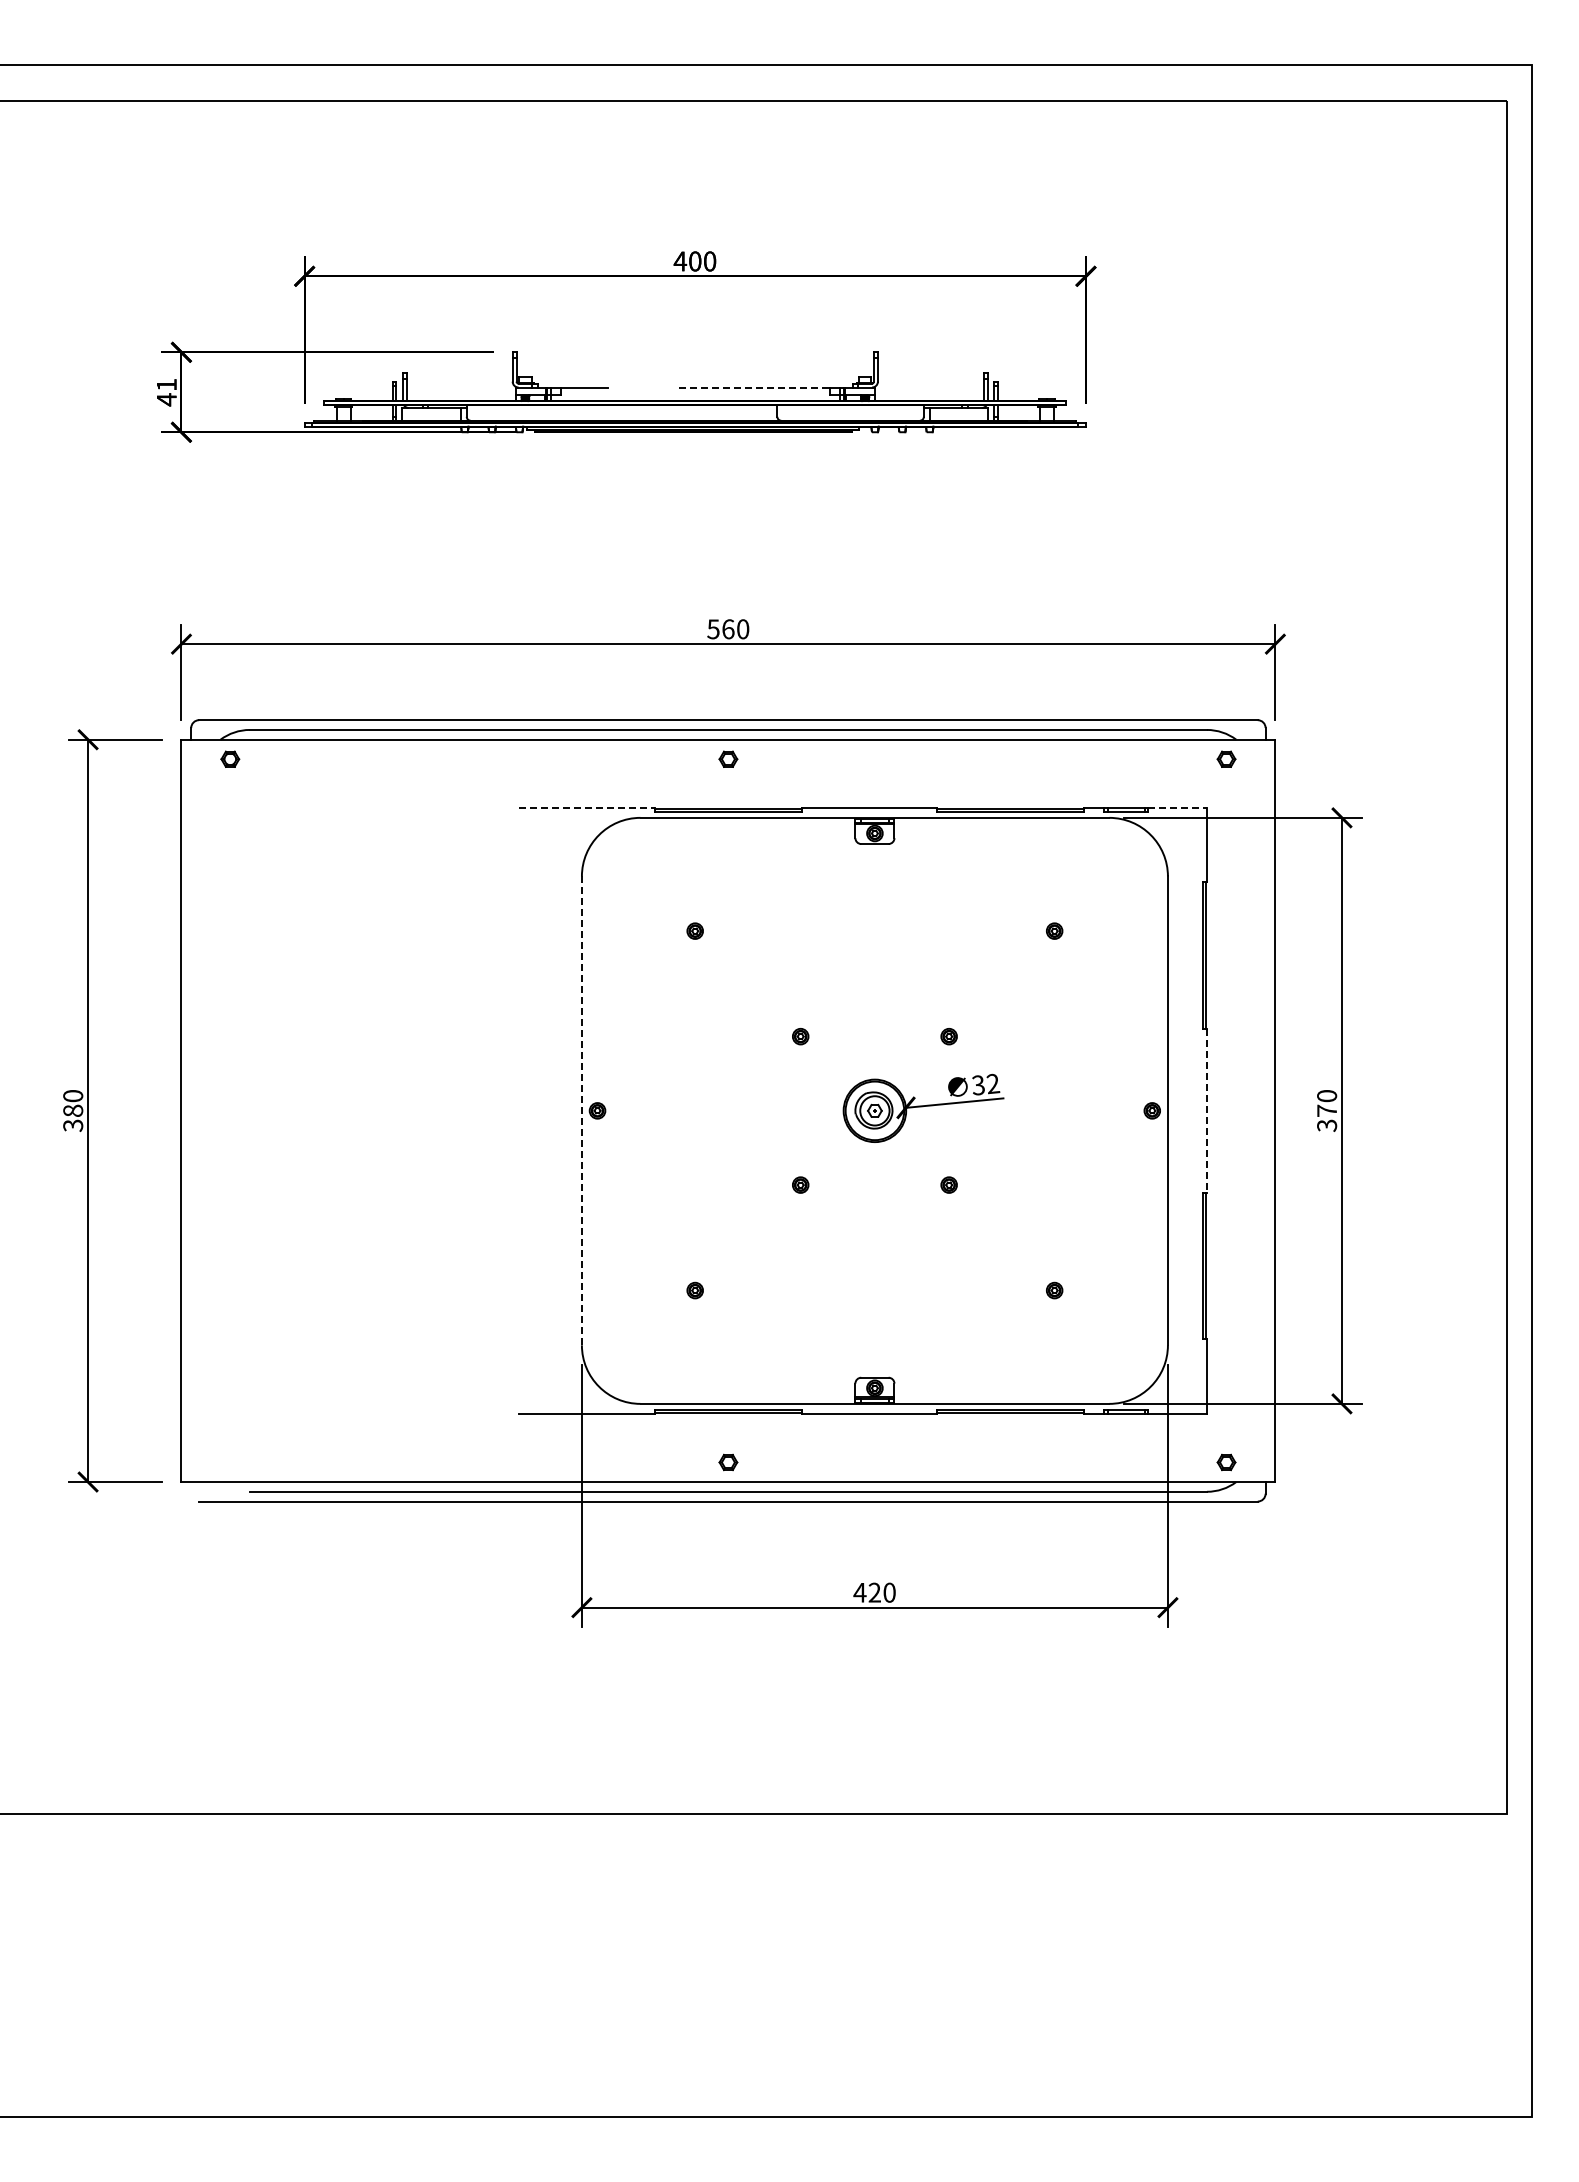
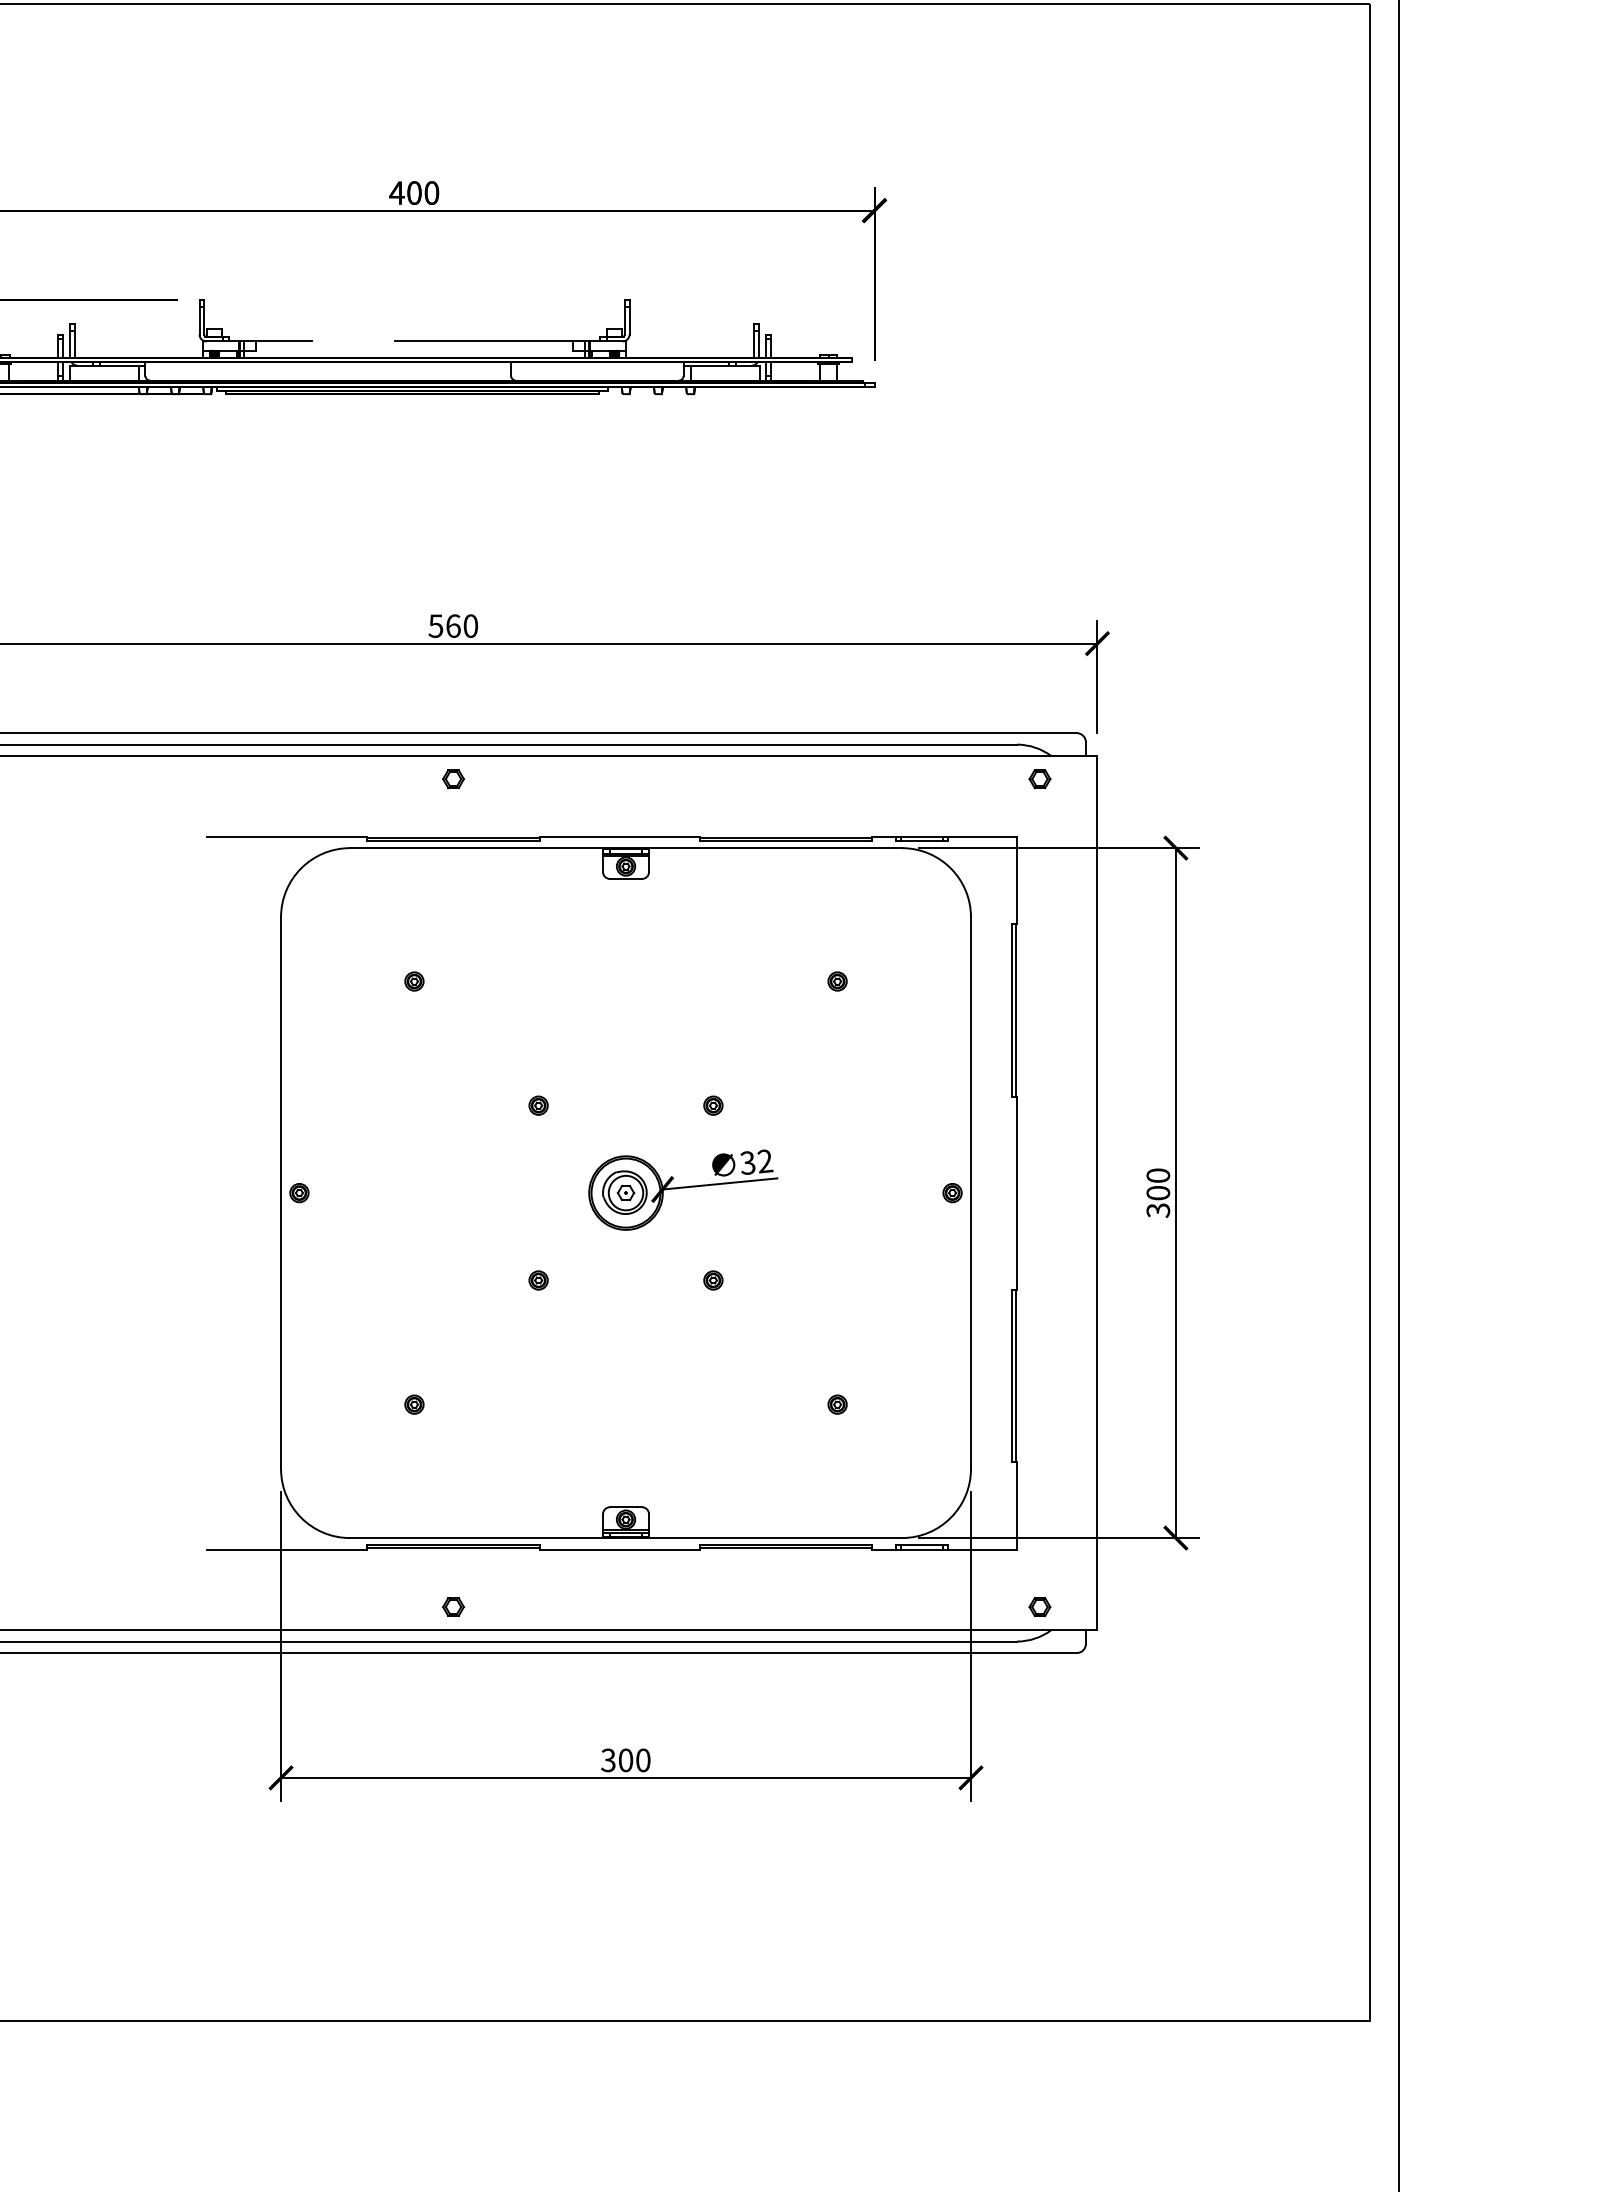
line: (754, 387) -> (484, 341), dashed -> solid
line: (587, 808) -> (287, 837), dashed -> solid
line: (1178, 808) -> (983, 837), dashed -> solid
text: (1327, 1110) -> (1158, 1192), 370 -> 300
line: (581, 1111) -> (280, 1193), dashed -> solid
line: (1207, 1111) -> (1017, 1193), dashed -> solid
text: (866, 1592) -> (616, 1760), 420 -> 300

